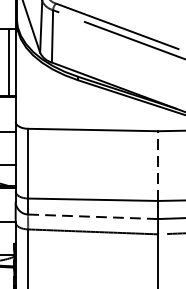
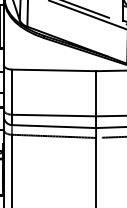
line: (158, 165) -> (96, 93), dashed -> solid
line: (93, 216) -> (54, 126), dashed -> solid

